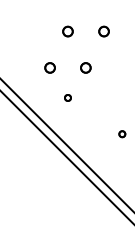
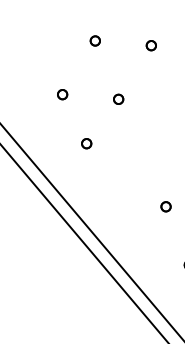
part: (67, 31) -> (94, 40), size x0.62
part: (104, 31) -> (151, 45), size x0.62
part: (49, 67) -> (62, 94), size x0.62
part: (86, 67) -> (119, 98), size x0.62

